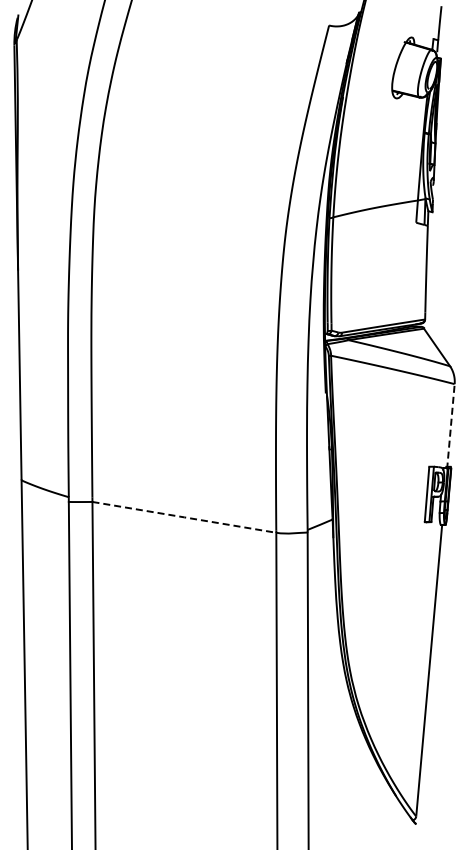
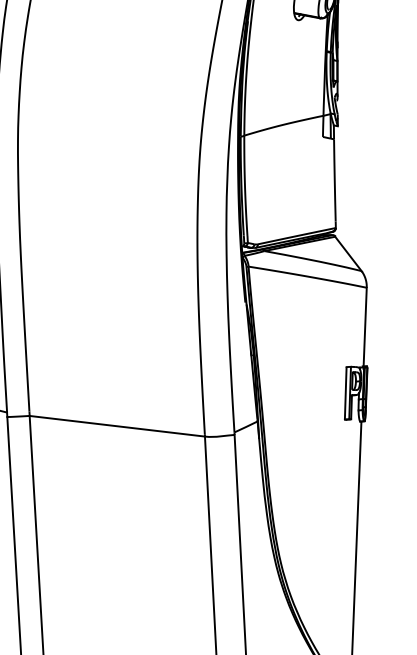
line: (450, 426) -> (364, 328), dashed -> solid
line: (184, 517) -> (117, 426), dashed -> solid

